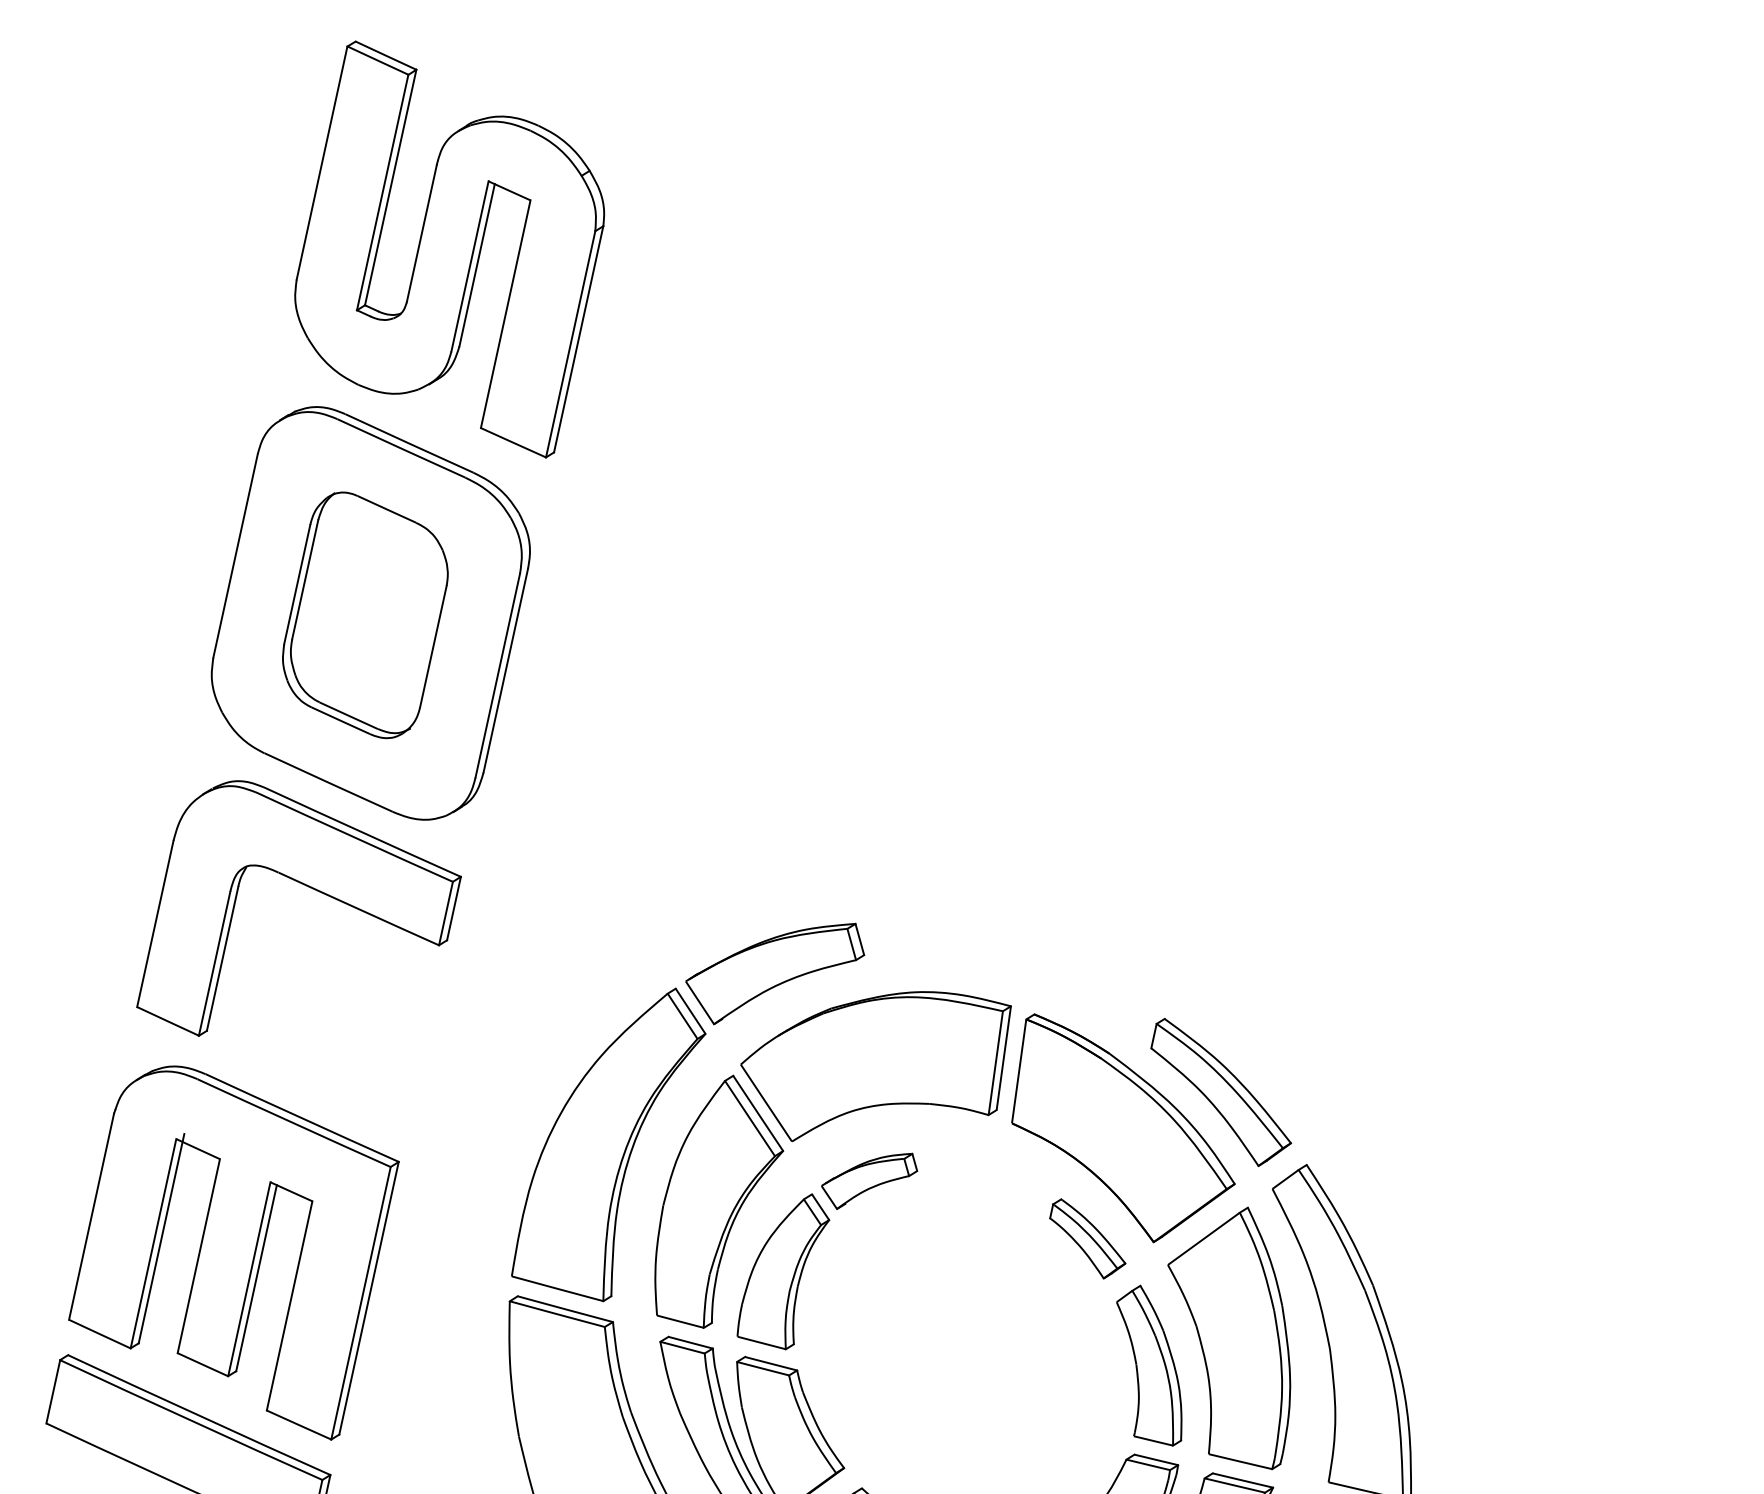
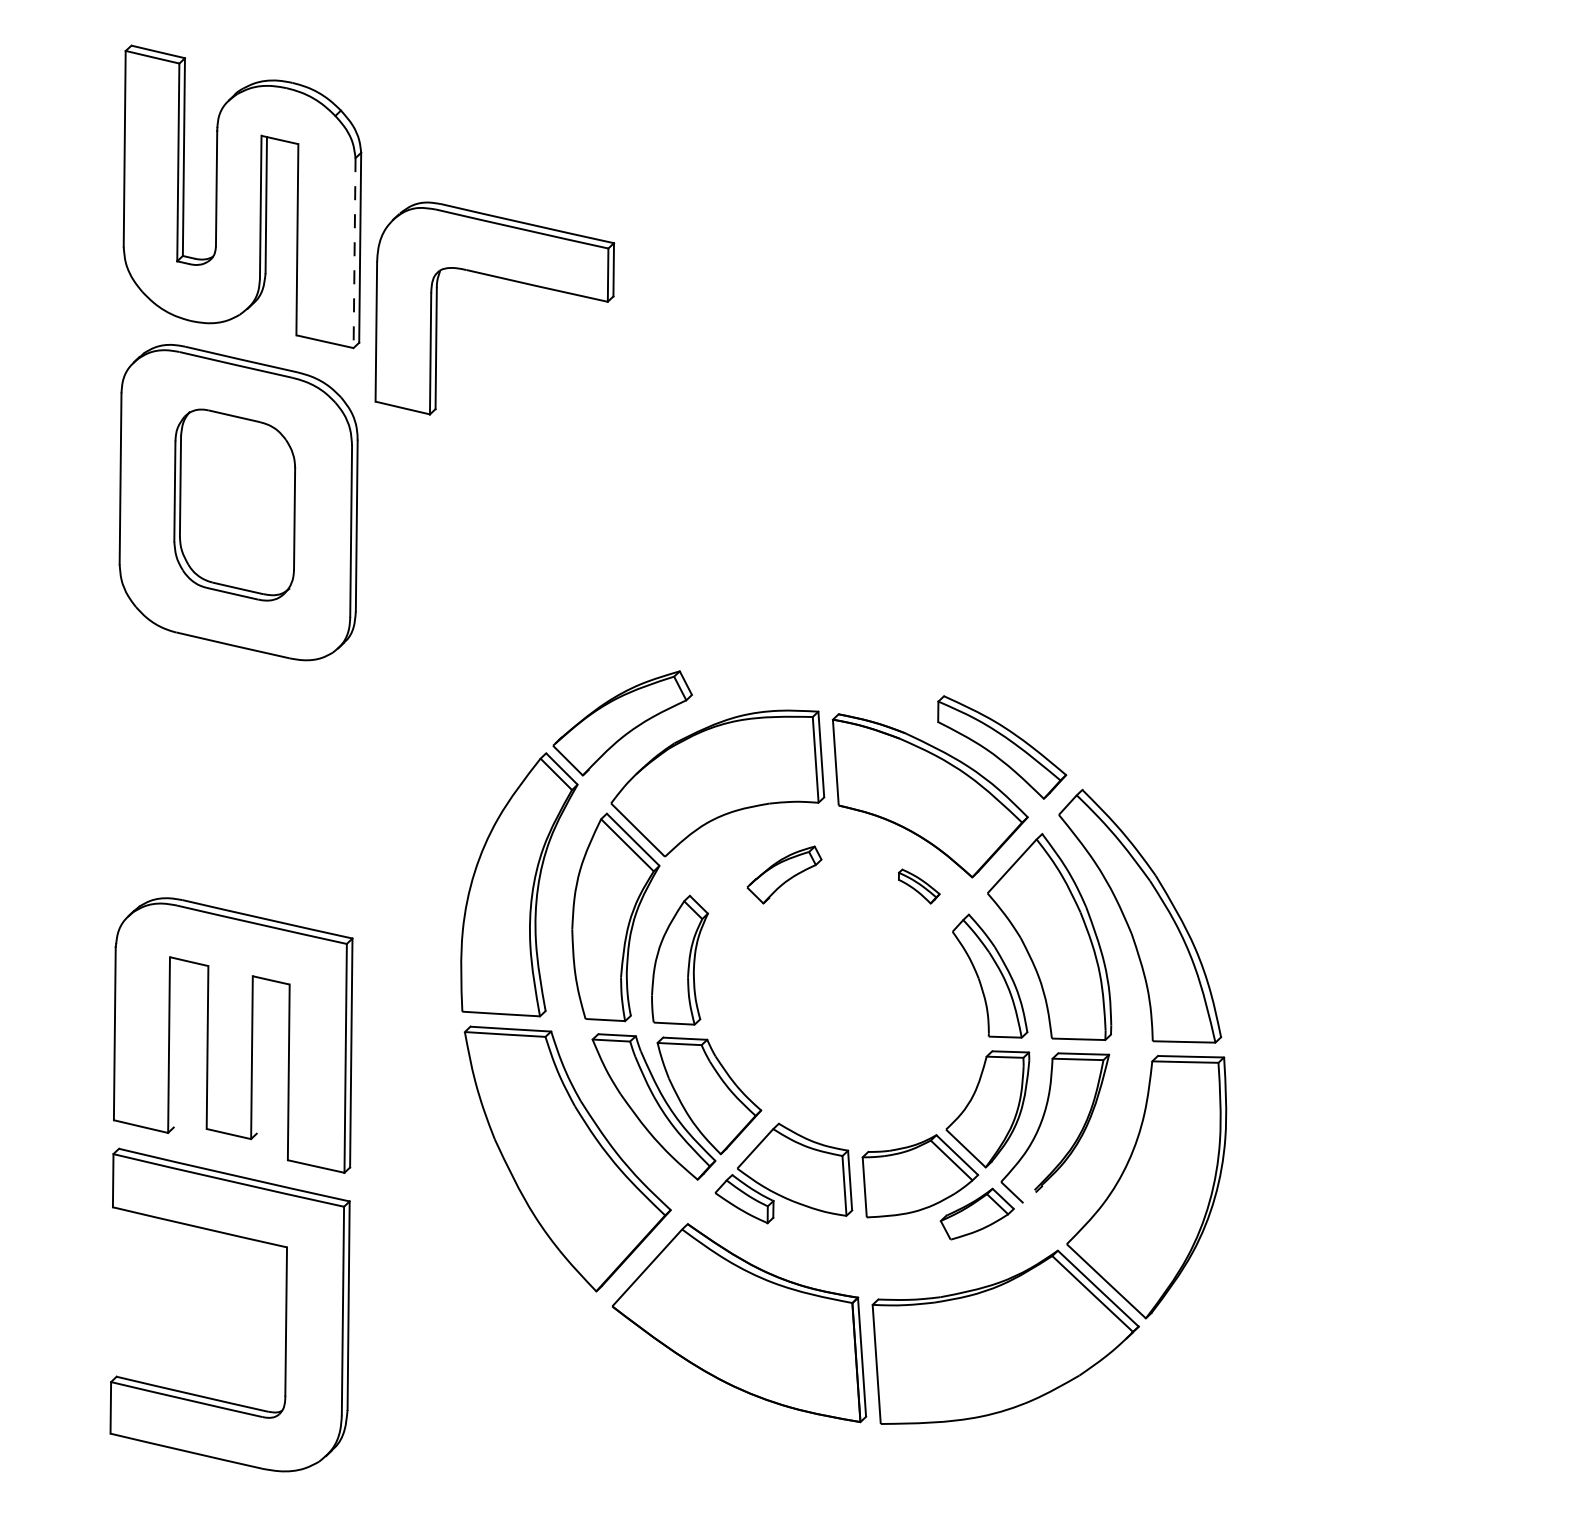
line: (570, 344) -> (354, 253), solid -> dashed
part: (318, 892) -> (502, 279), moved
part: (869, 1179) -> (784, 874), moved
line: (161, 1238) -> (174, 1039), removed
part: (1088, 1239) -> (919, 886), size x0.6
line: (256, 1278) -> (257, 1055), removed

